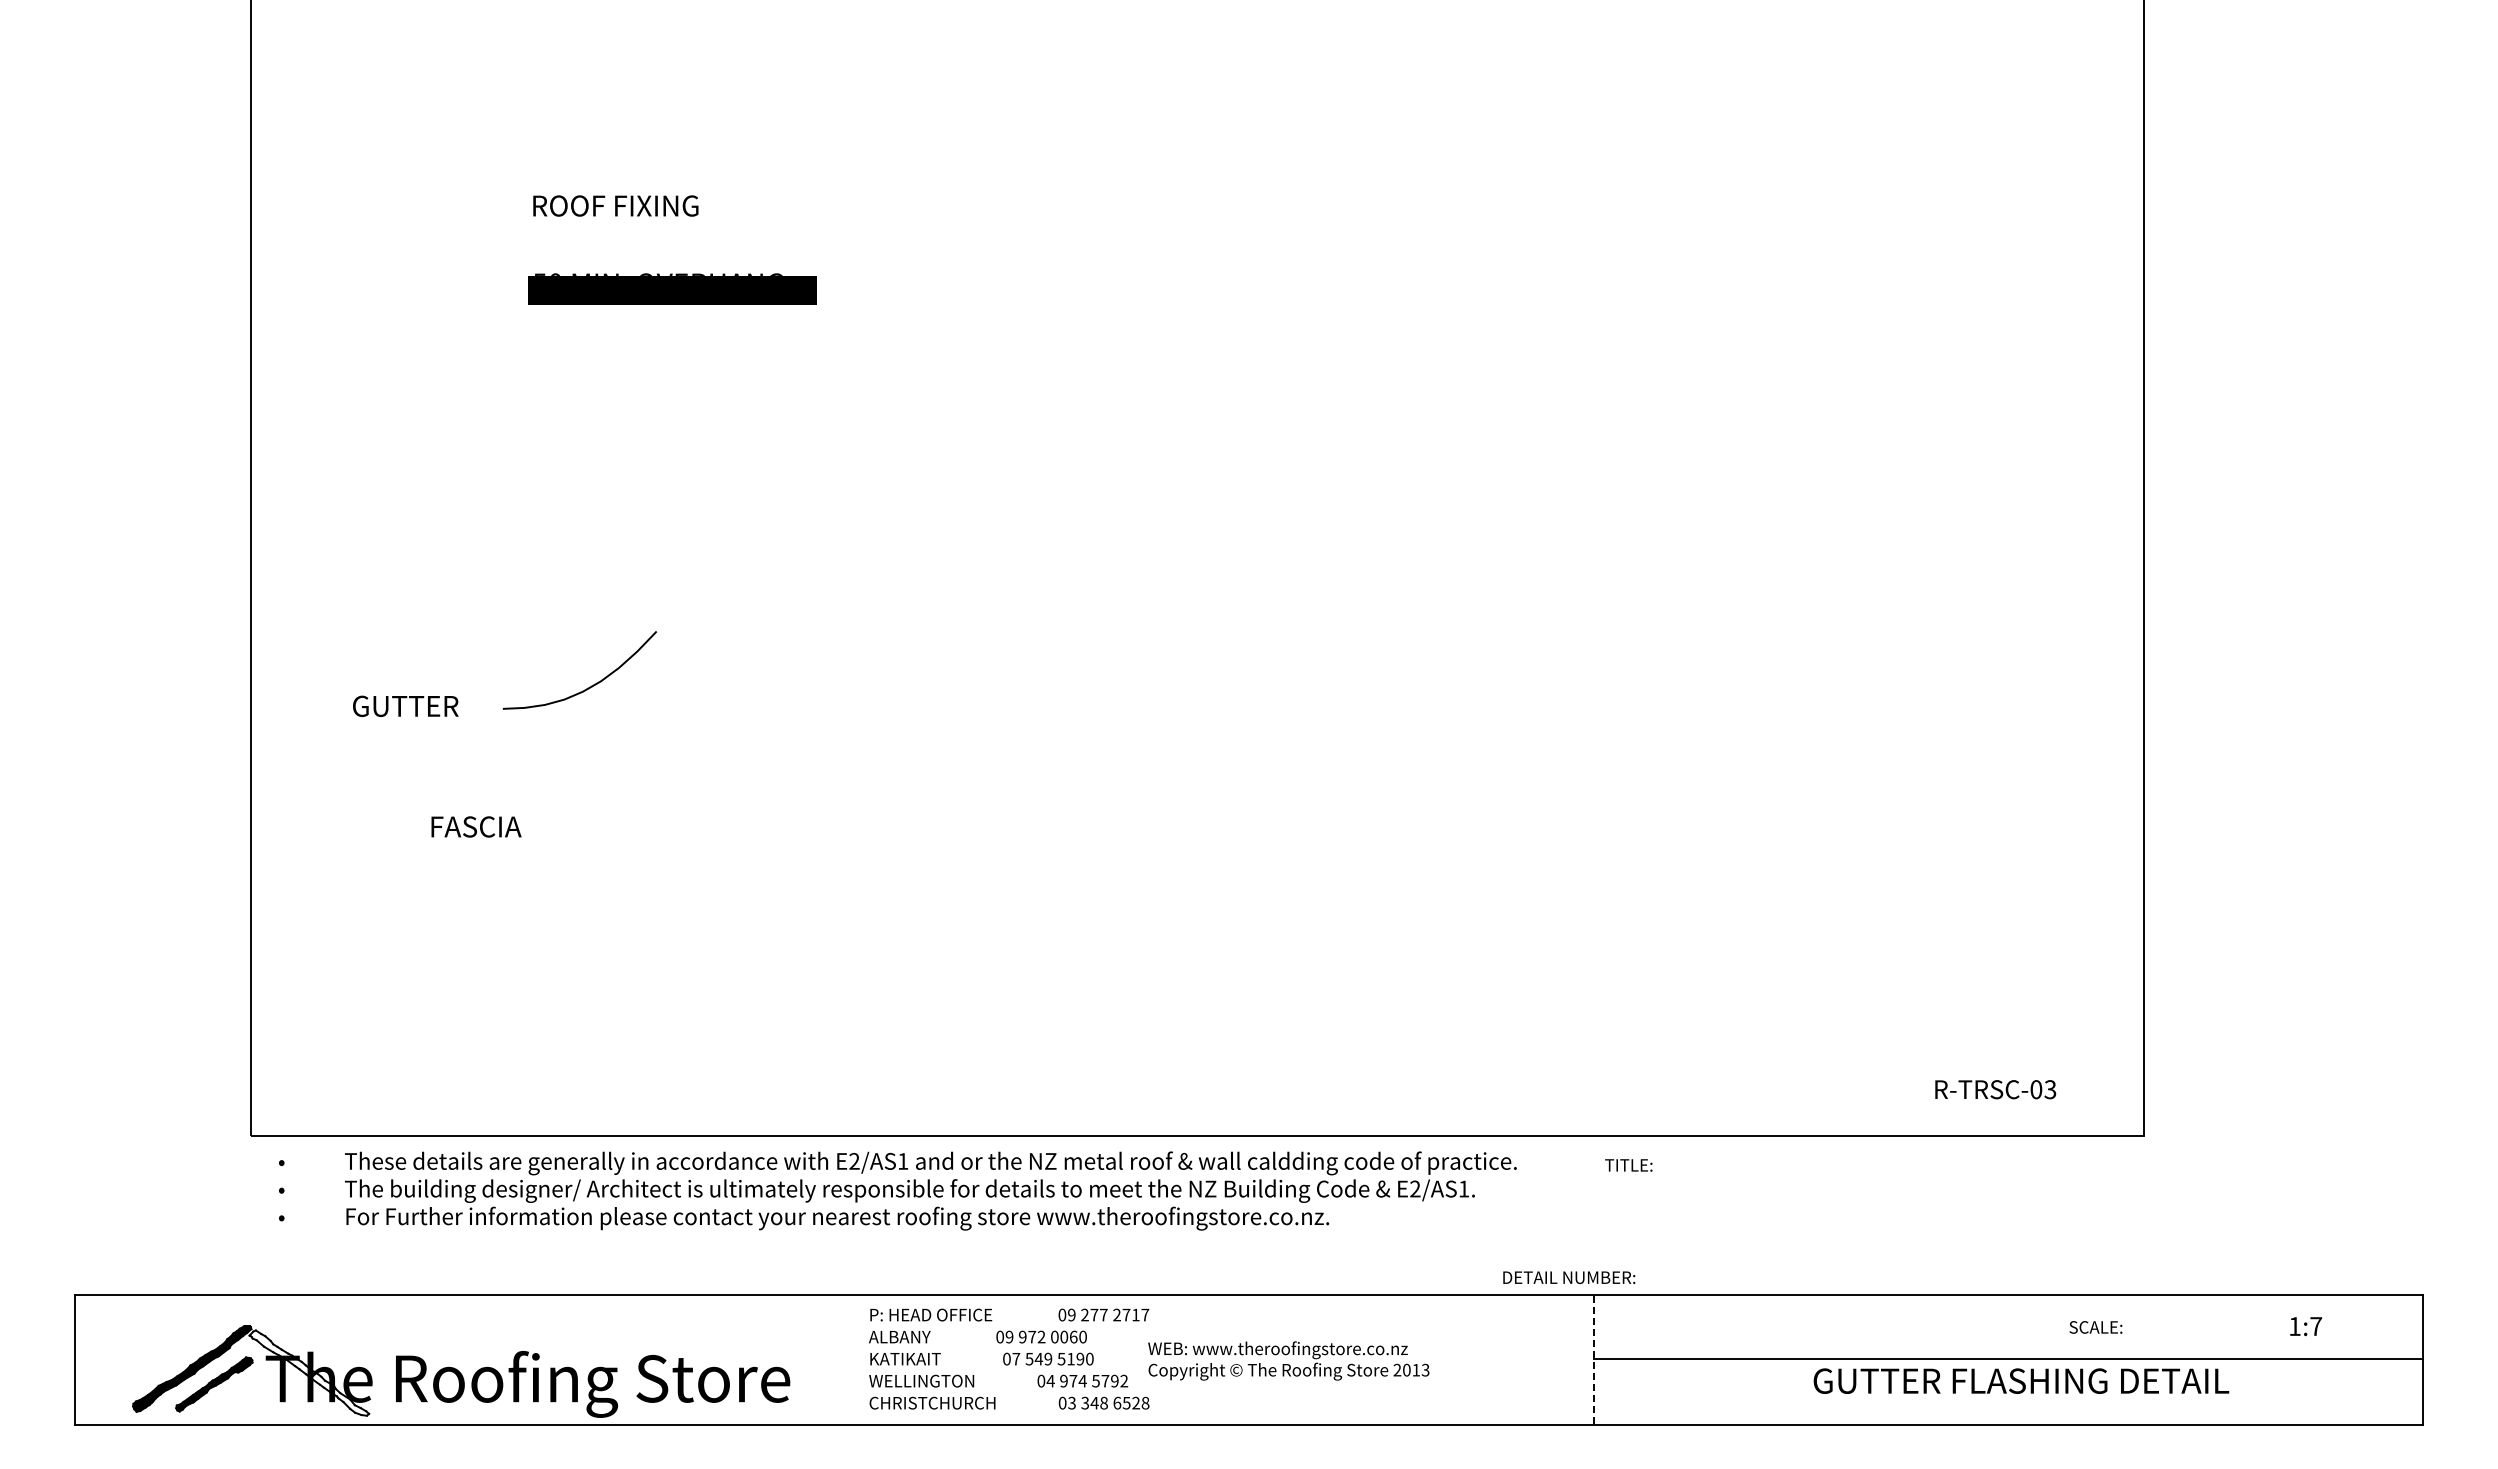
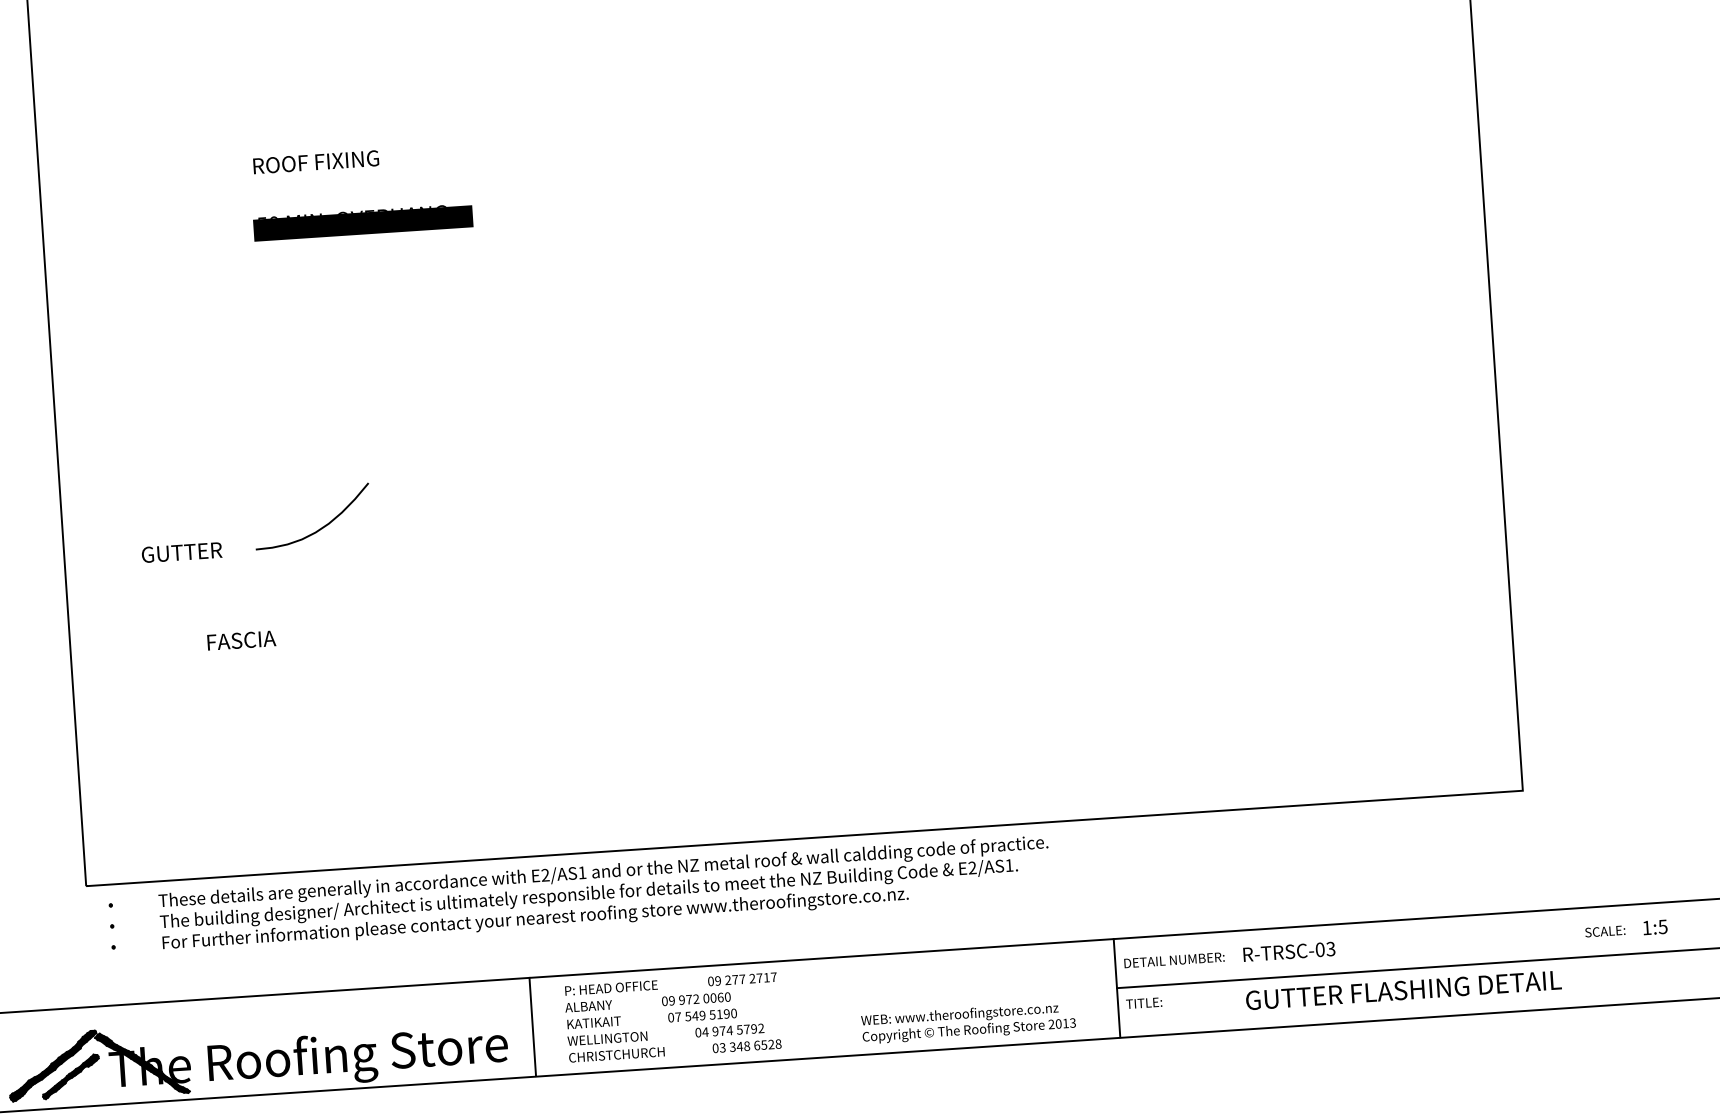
text: (1995, 1089) -> (1289, 951), moved
text: (1628, 1165) -> (1143, 1003), moved
text: (1569, 1277) -> (1174, 960), moved
text: (2316, 1326) -> (1663, 926), 1:7 -> 1:5
text: (2095, 1327) -> (1604, 931), moved
line: (824, 1359) -> (532, 1027), added
line: (1594, 1359) -> (1117, 988), dashed -> solid
text: (1288, 1360) -> (968, 1022), moved
fill: (309, 1372) -> (142, 1062), added
text: (2021, 1380) -> (1403, 989), moved

